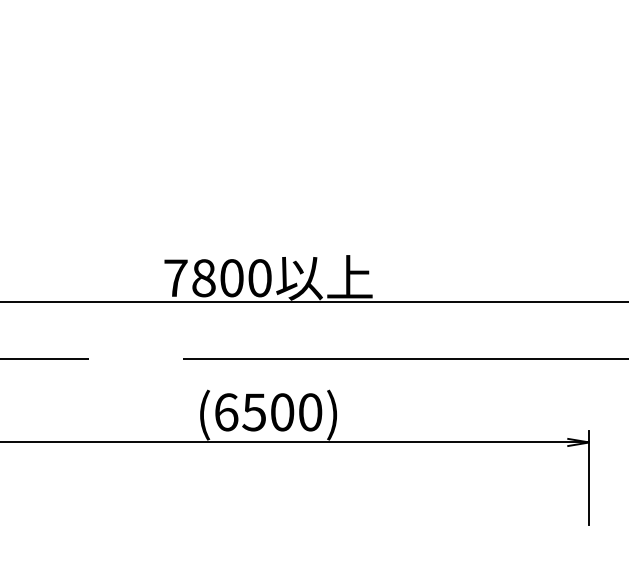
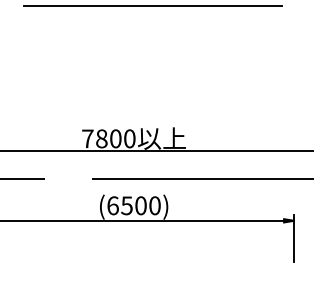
line: (305, 12) -> (152, 6), added

